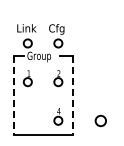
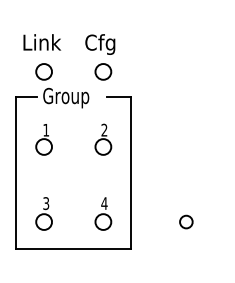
line: (13, 95) -> (16, 172), dashed -> solid
line: (72, 95) -> (130, 172), dashed -> solid
part: (27, 116) -> (43, 213), added
circle: (101, 120) -> (187, 221), size x0.62

